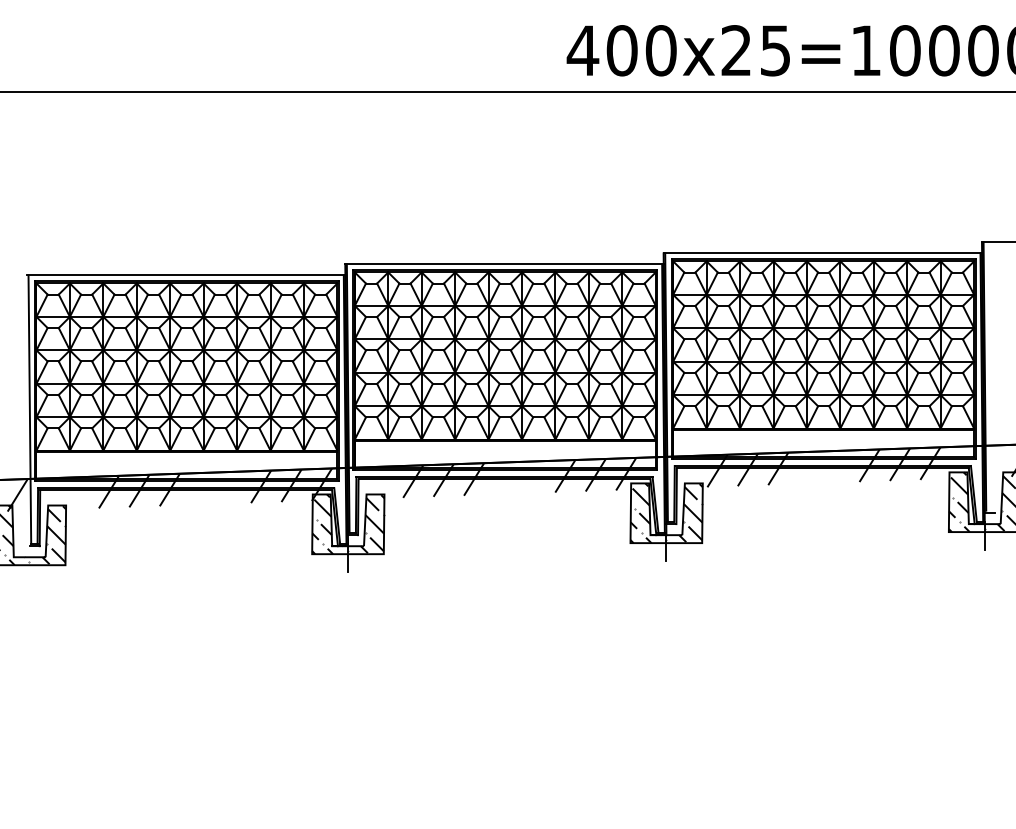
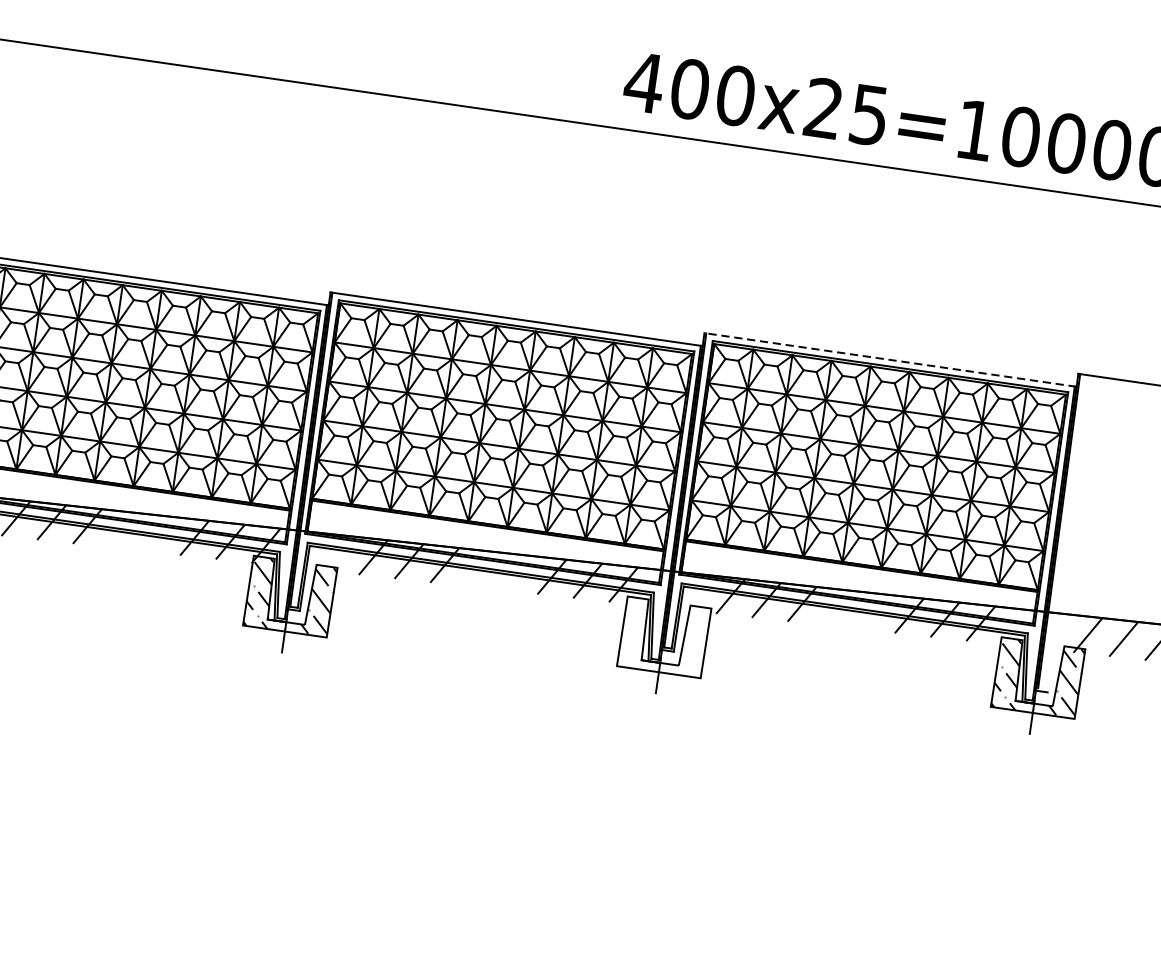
line: (822, 253) -> (890, 360), solid -> dashed
hatch: (666, 513) -> (663, 637), removed

